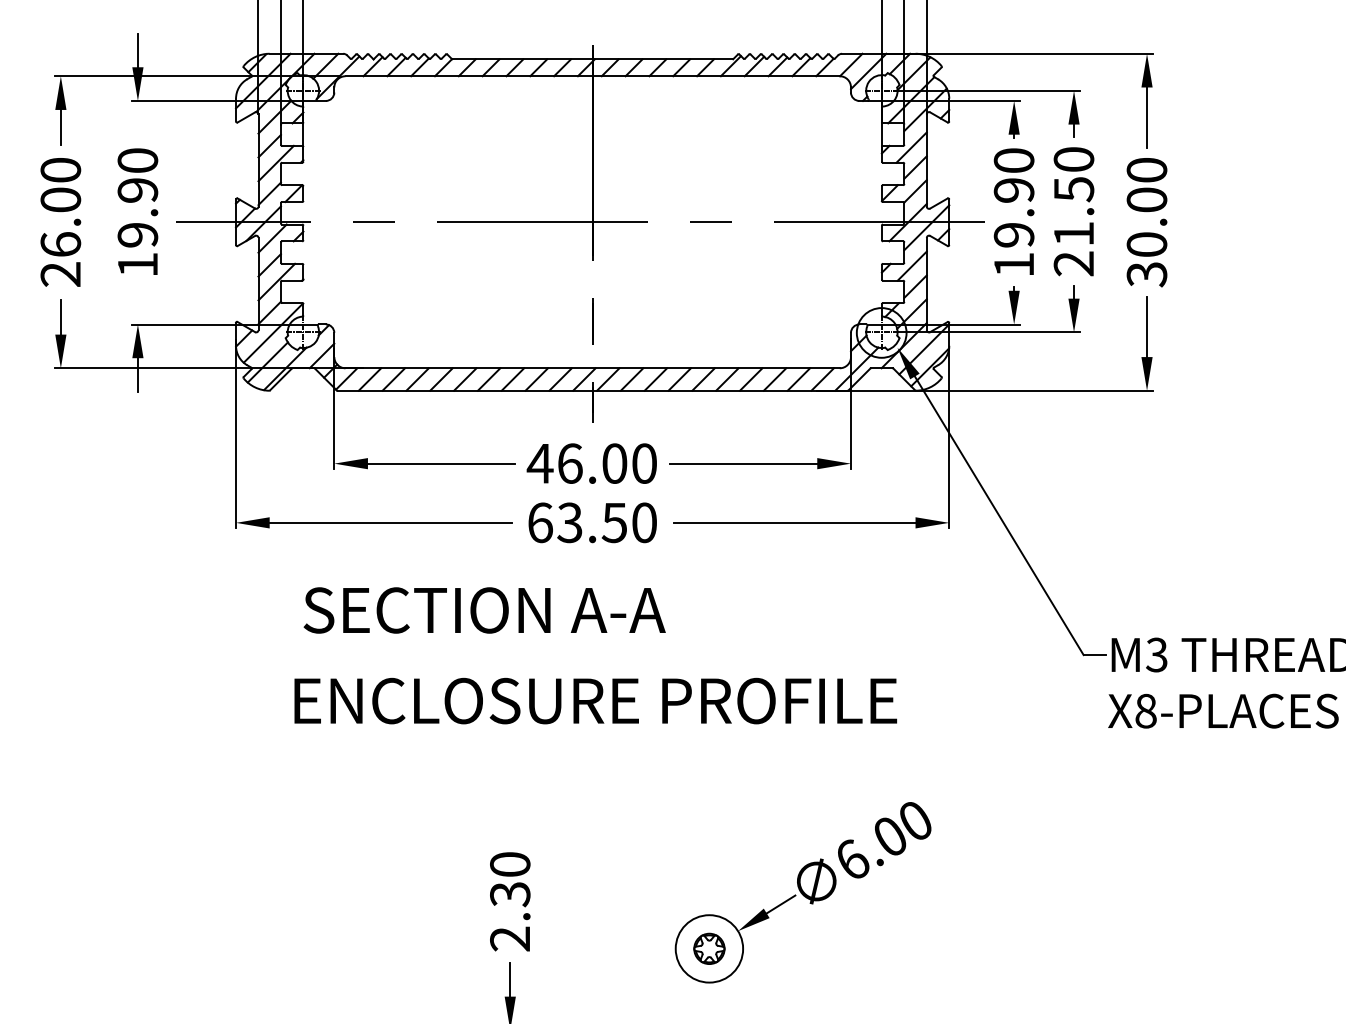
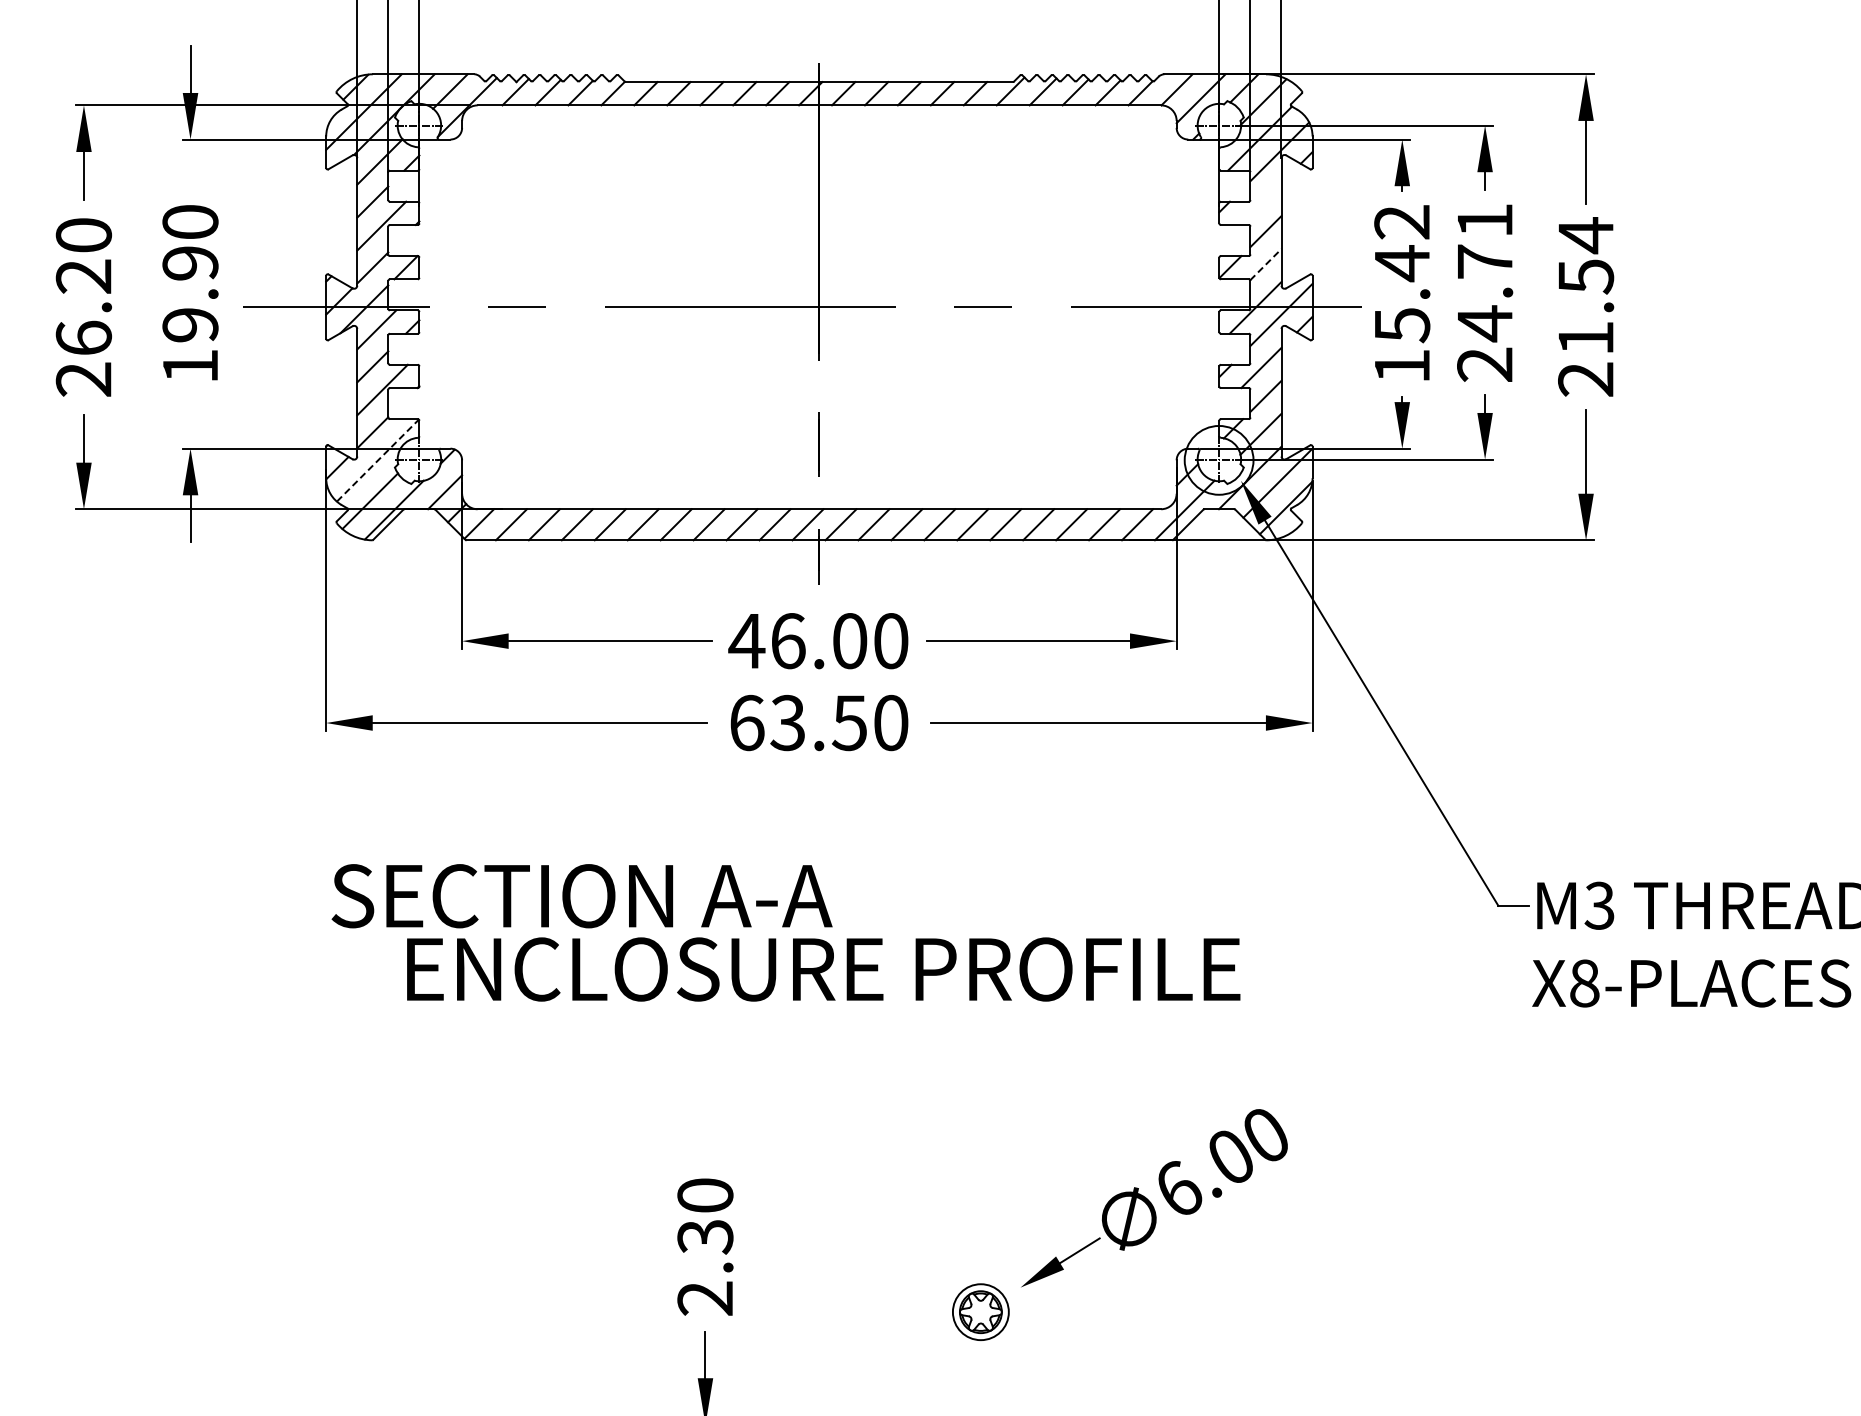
line: (911, 147) -> (1260, 203), removed
line: (915, 191) -> (1266, 264), solid -> dashed
text: (1074, 197) -> (1485, 272), 21.50 -> 24.71
text: (1014, 198) -> (1402, 274), 19.90 -> 15.42
text: (60, 199) -> (83, 276), 26.00 -> 26.20
text: (1147, 222) -> (1586, 307), 30.00 -> 21.54
line: (273, 333) -> (377, 460), solid -> dashed
text: (484, 610) -> (581, 896), moved
circle: (709, 948) -> (980, 1311), size x0.6

